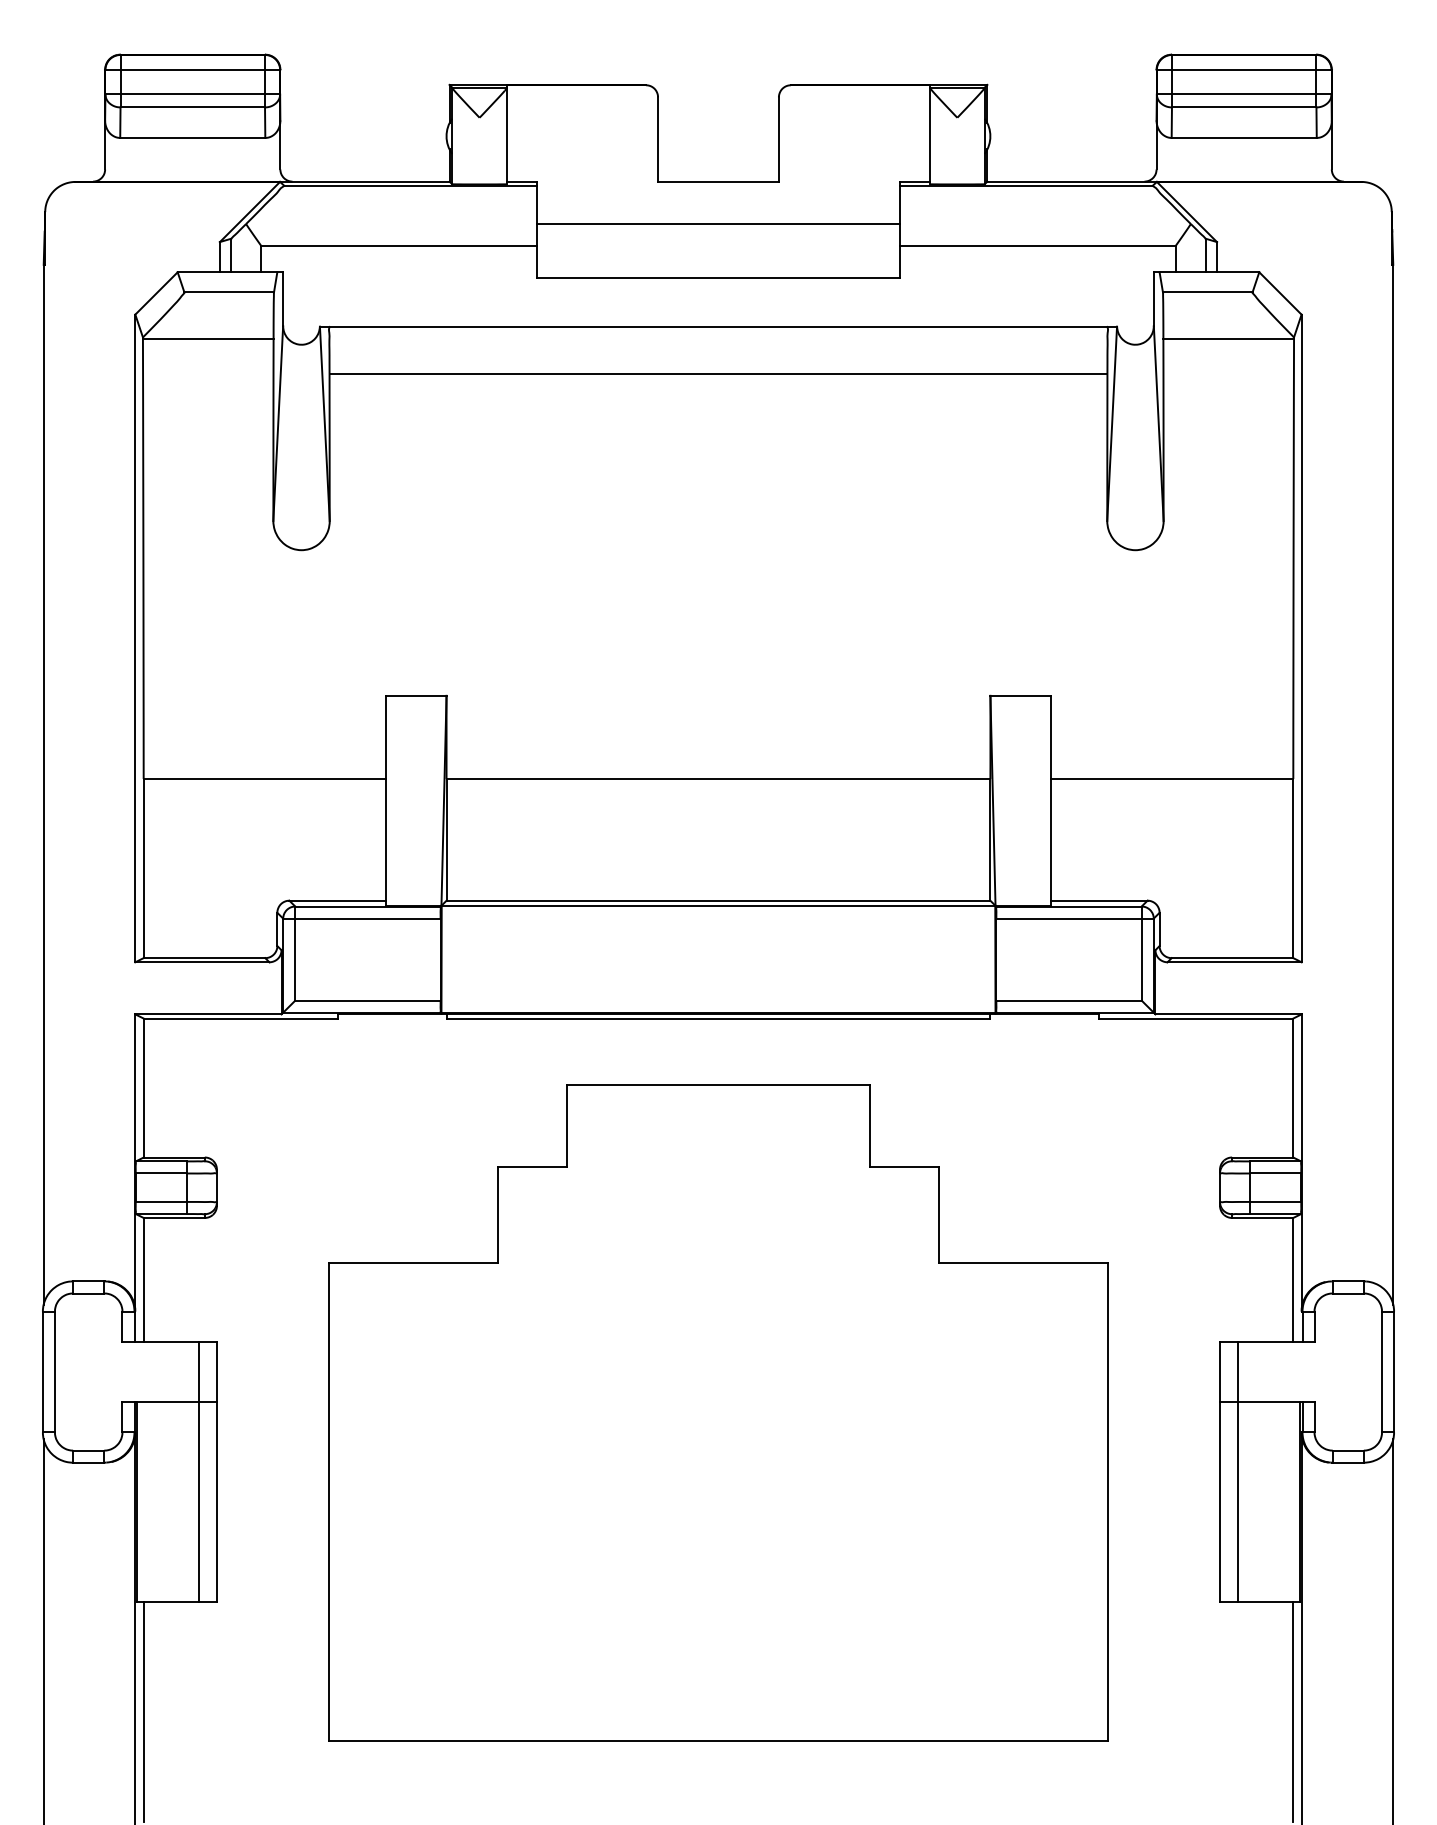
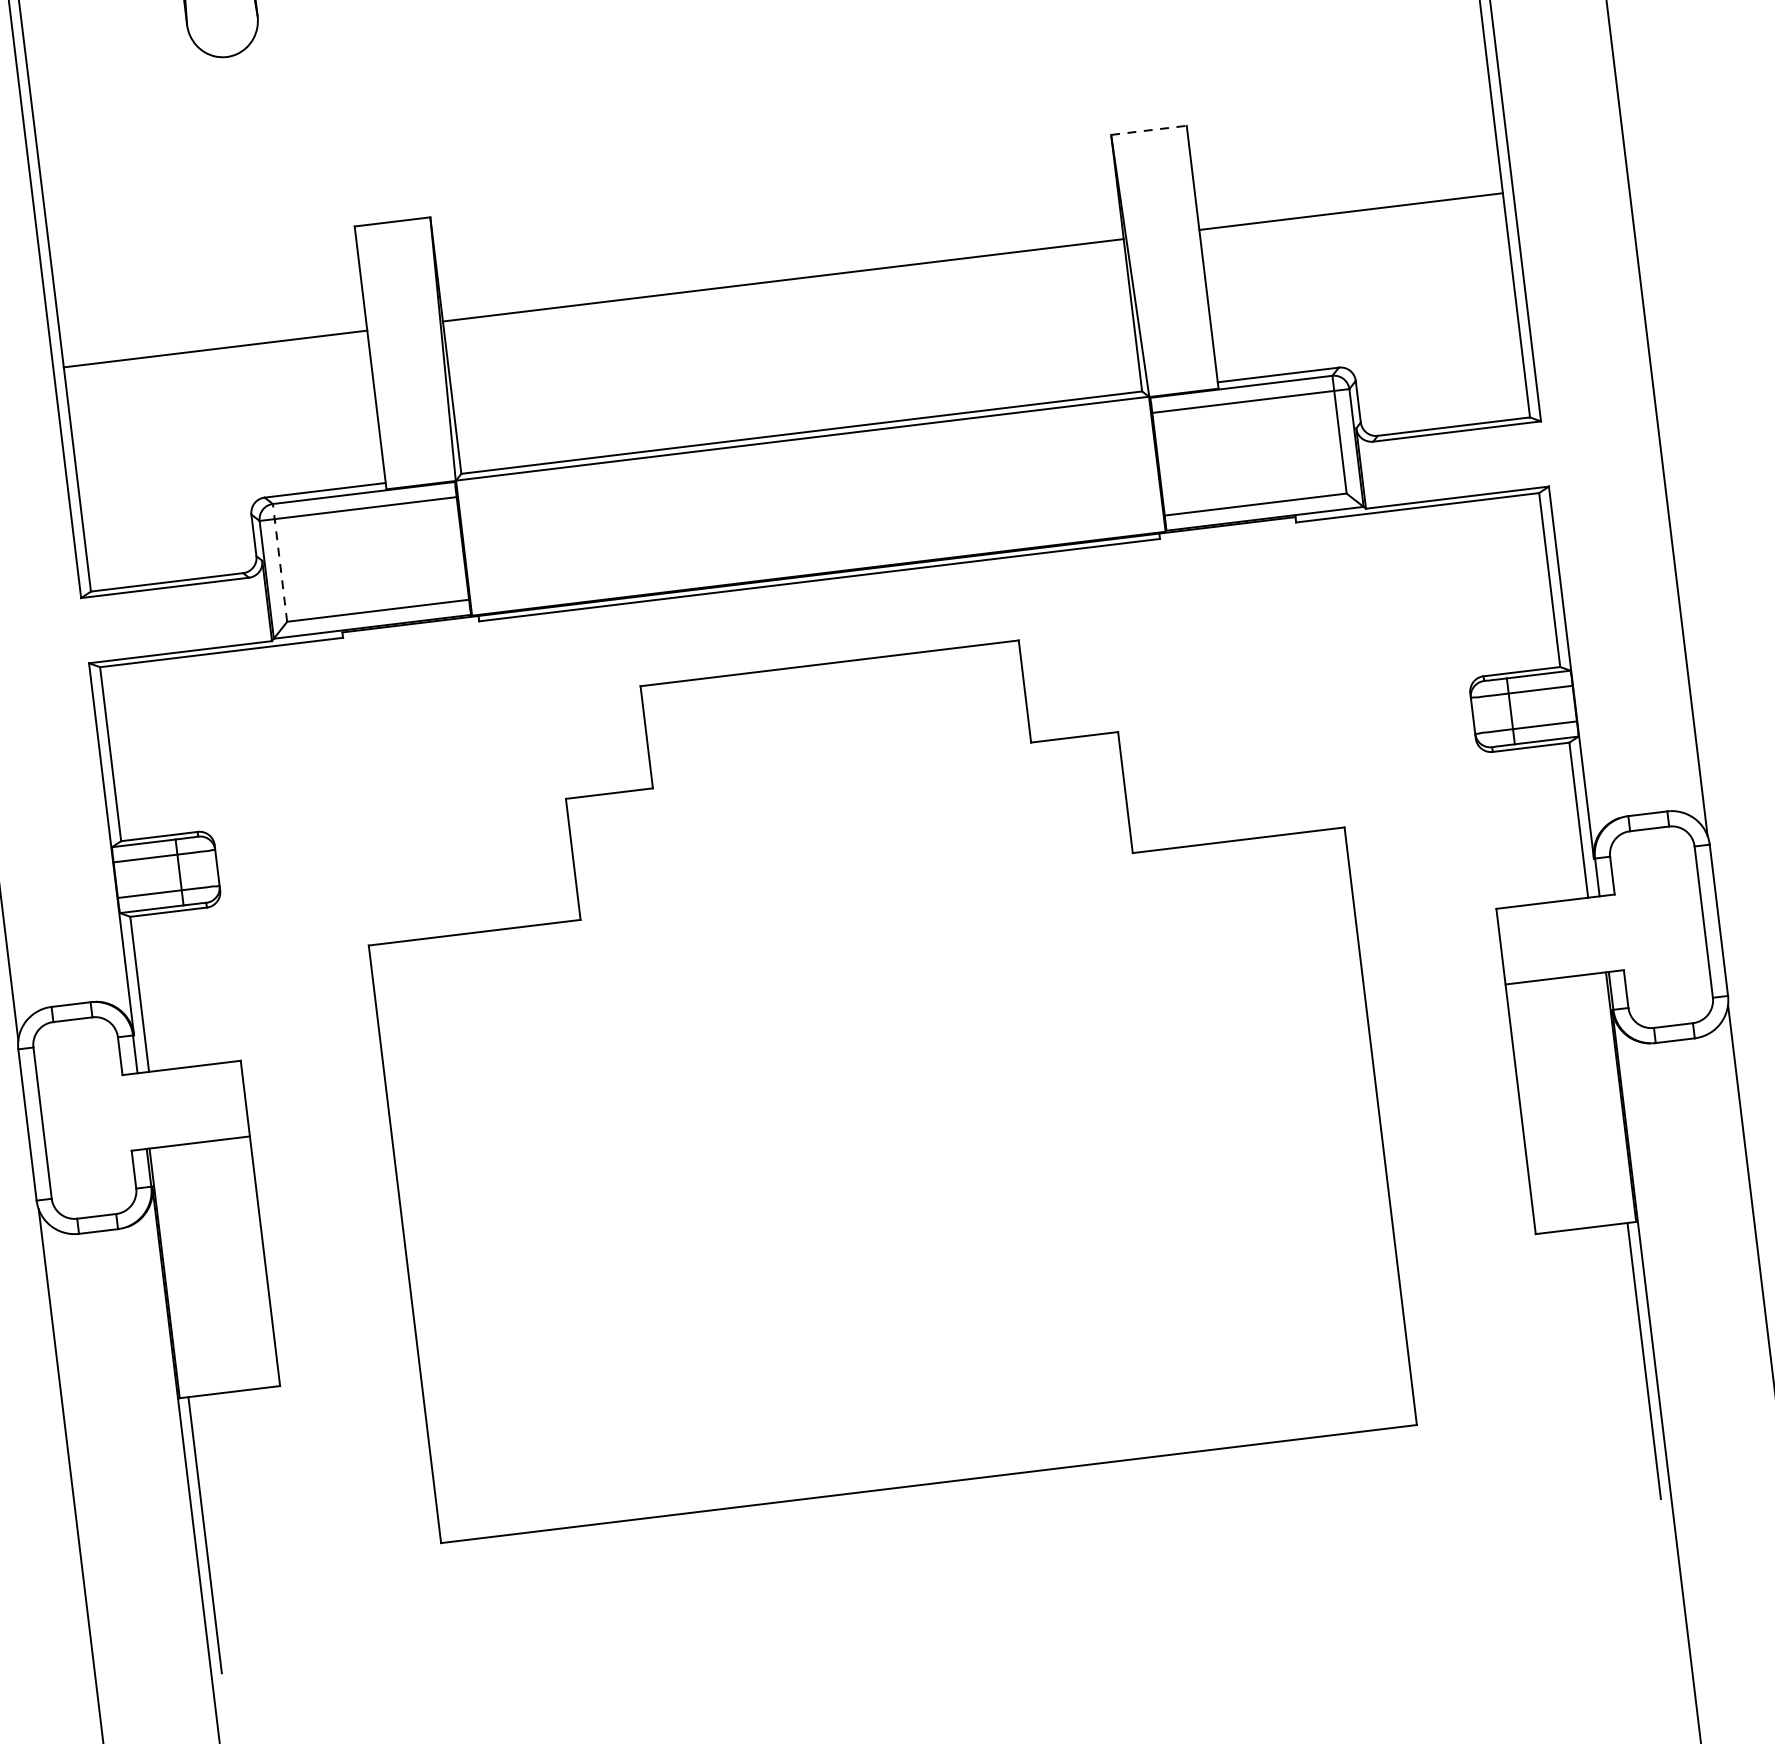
line: (1021, 695) -> (1150, 129), solid -> dashed
line: (295, 953) -> (280, 562), solid -> dashed
line: (198, 1471) -> (237, 1225), removed
line: (1238, 1471) -> (1539, 1068), removed

